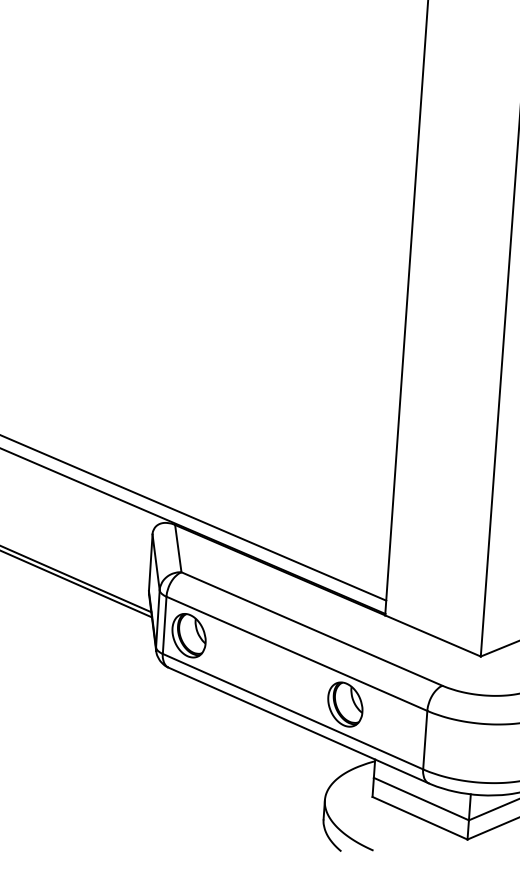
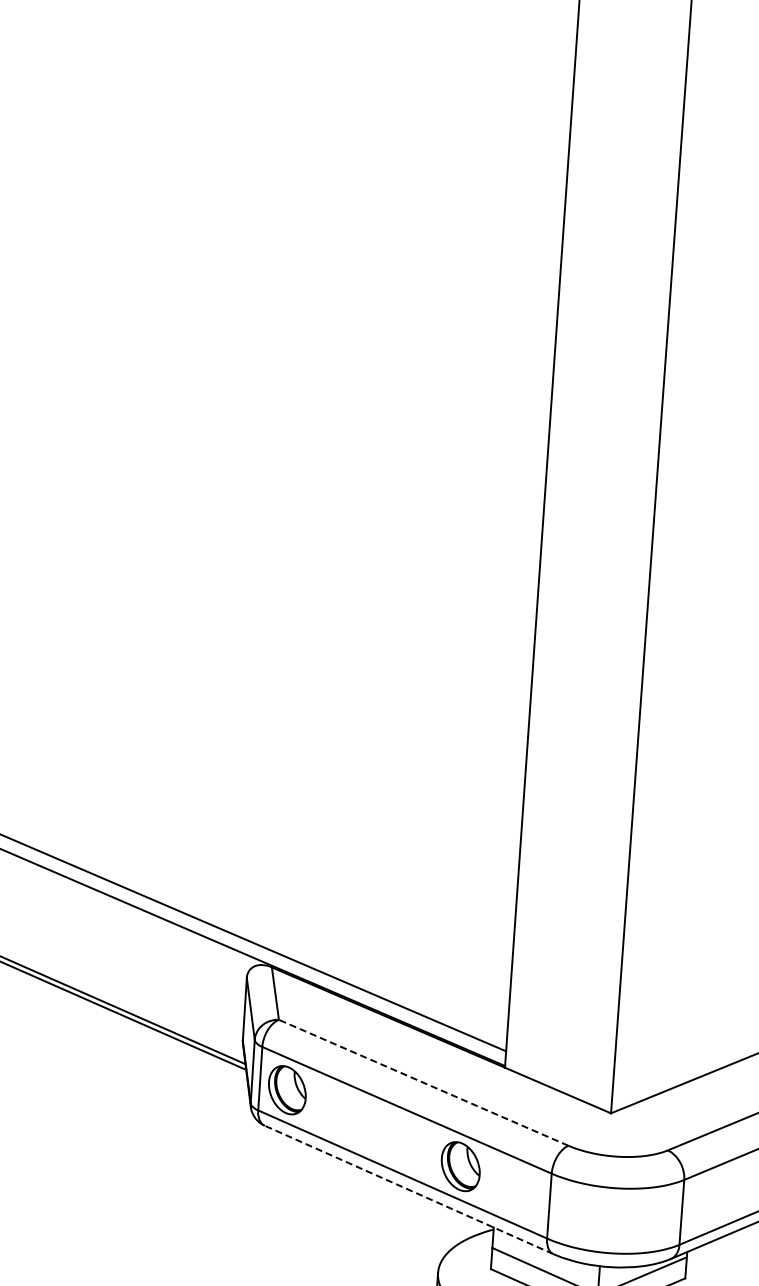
line: (311, 628) -> (423, 1082), solid -> dashed
line: (298, 725) -> (408, 1189), solid -> dashed

